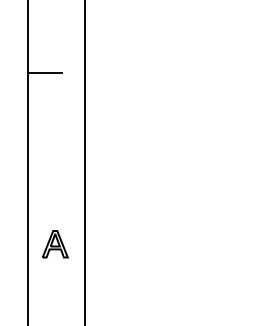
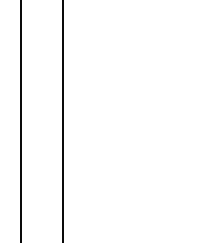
line: (45, 73) -> (33, 54), removed
part: (55, 243) -> (41, 181), removed

